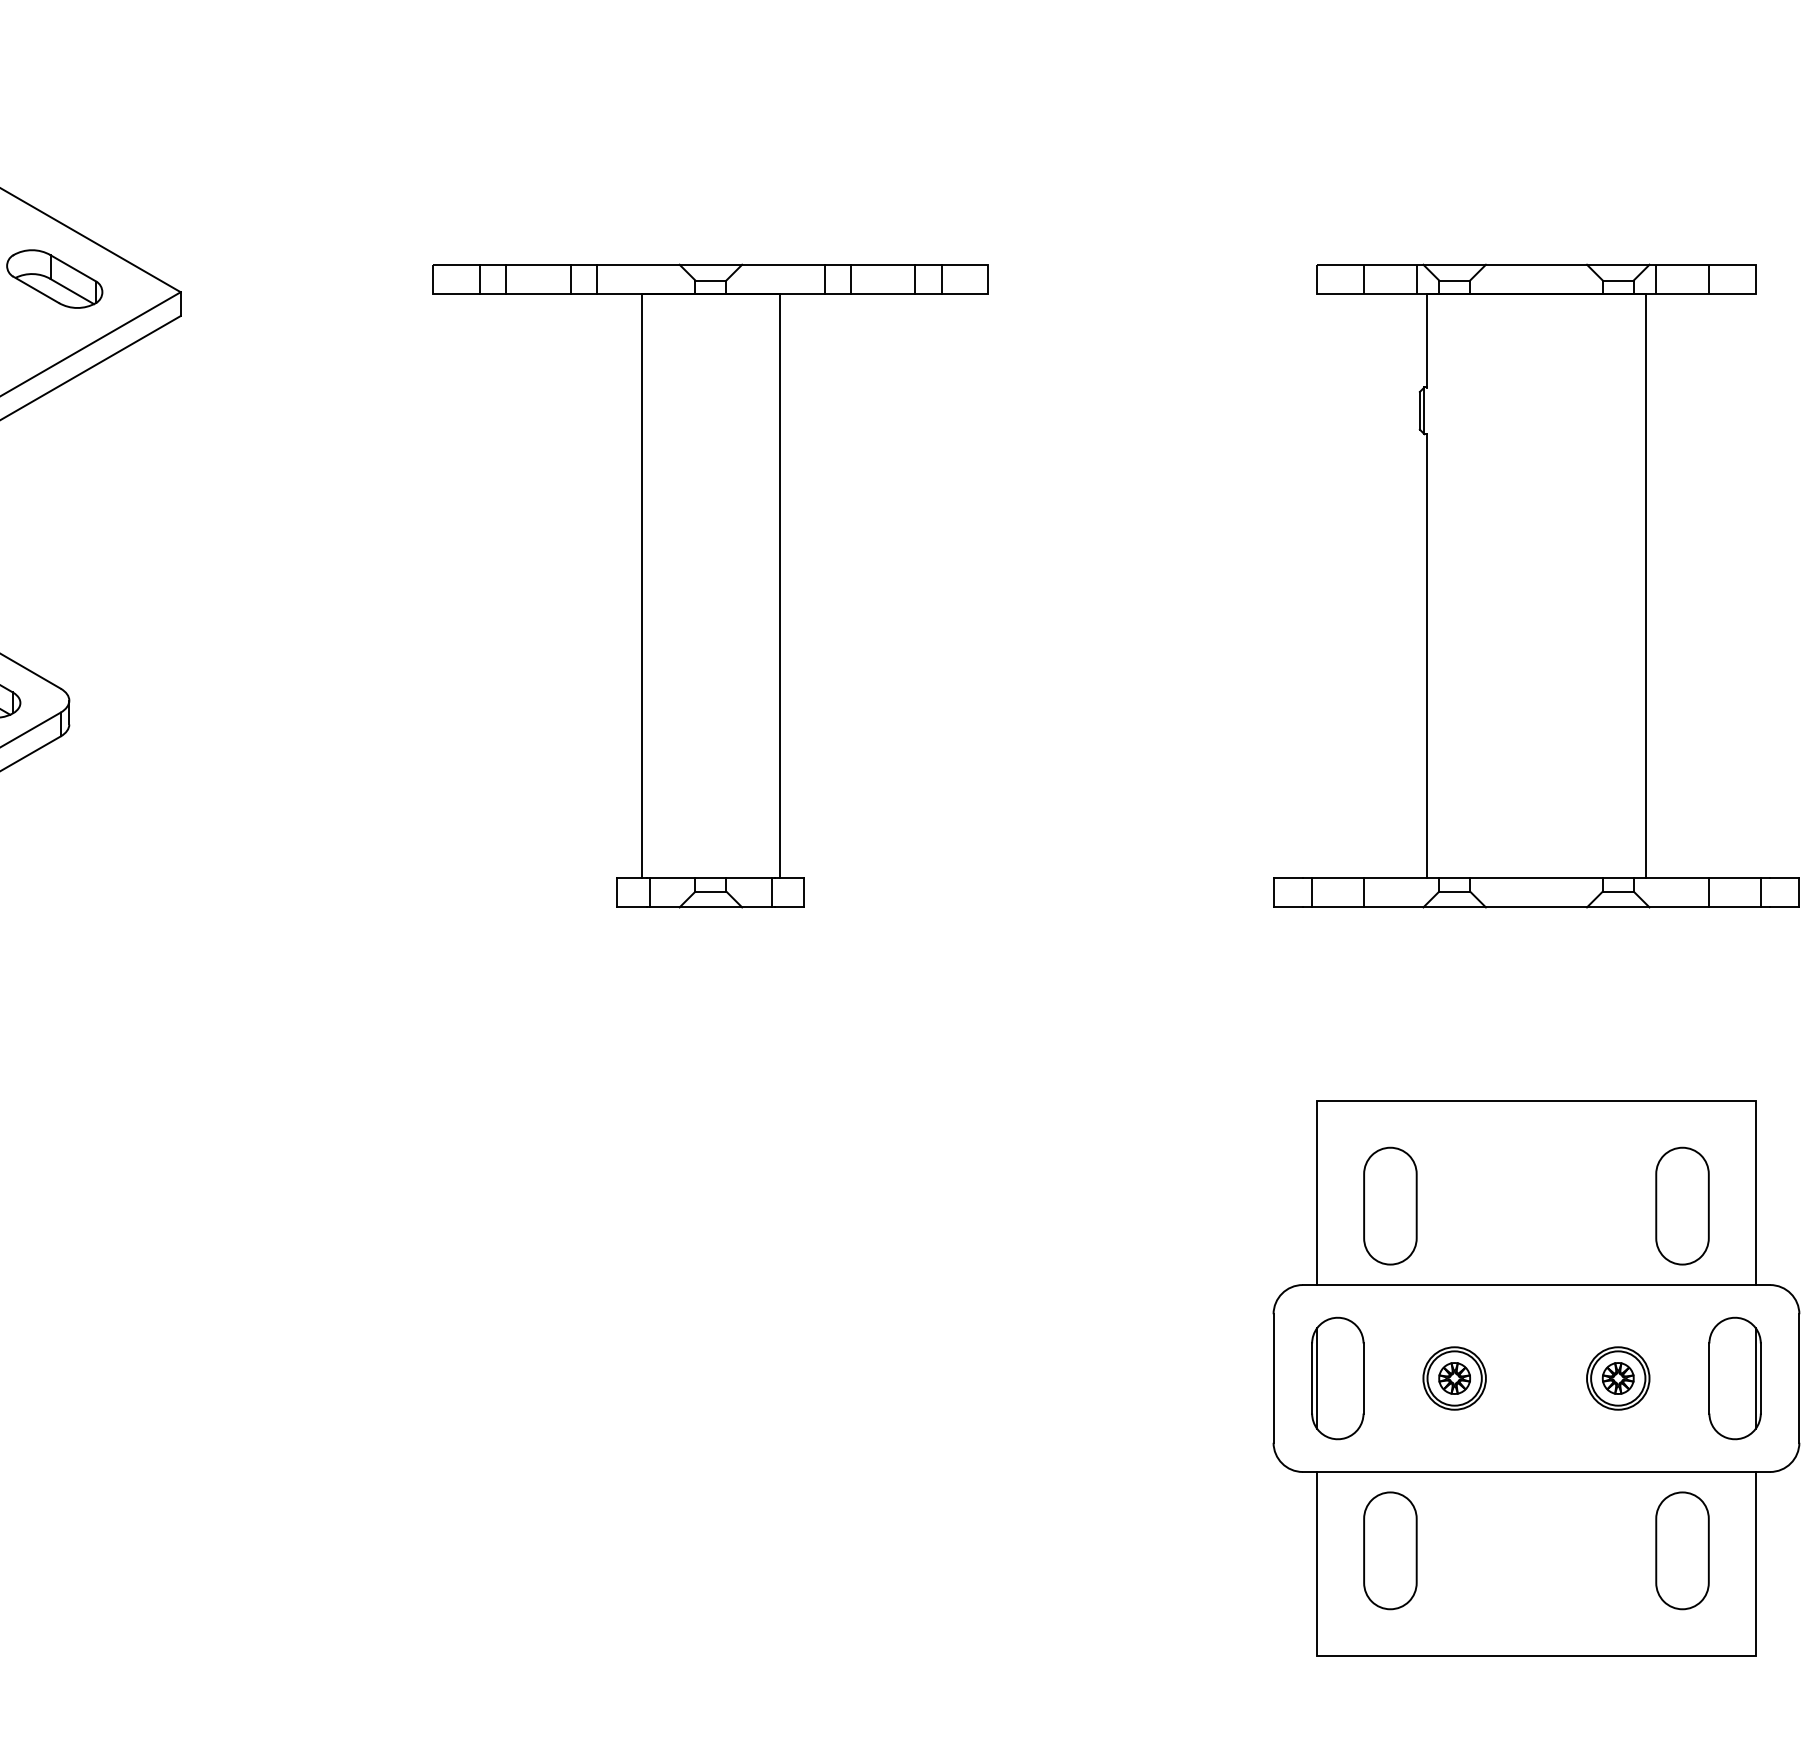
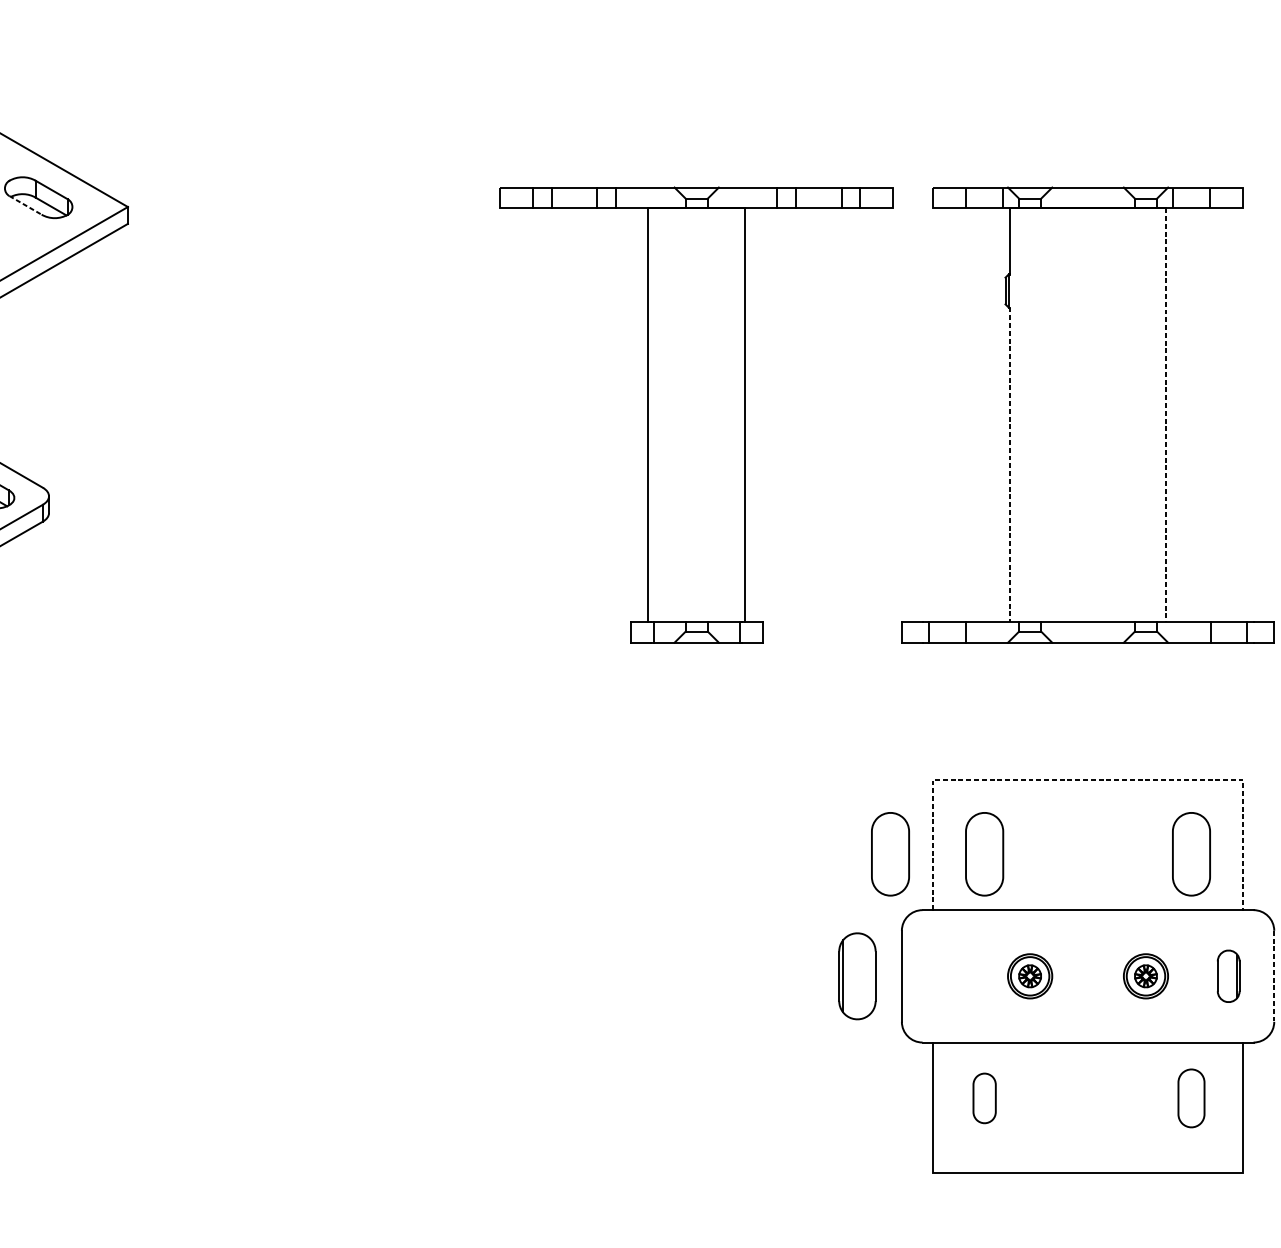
line: (36, 290) -> (25, 205), solid -> dashed
part: (710, 585) -> (696, 414), moved
line: (1646, 586) -> (1165, 415), solid -> dashed
line: (1426, 656) -> (1010, 465), solid -> dashed
line: (1536, 1101) -> (1088, 780), solid -> dashed
part: (1257, 1205) -> (890, 853), added
part: (1337, 1378) -> (857, 976), moved
part: (1734, 1378) -> (1228, 976), size x0.6
line: (1799, 1379) -> (1274, 977), solid -> dashed
part: (1390, 1550) -> (984, 1098), size x0.6
part: (1682, 1550) -> (1191, 1098), size x0.7

